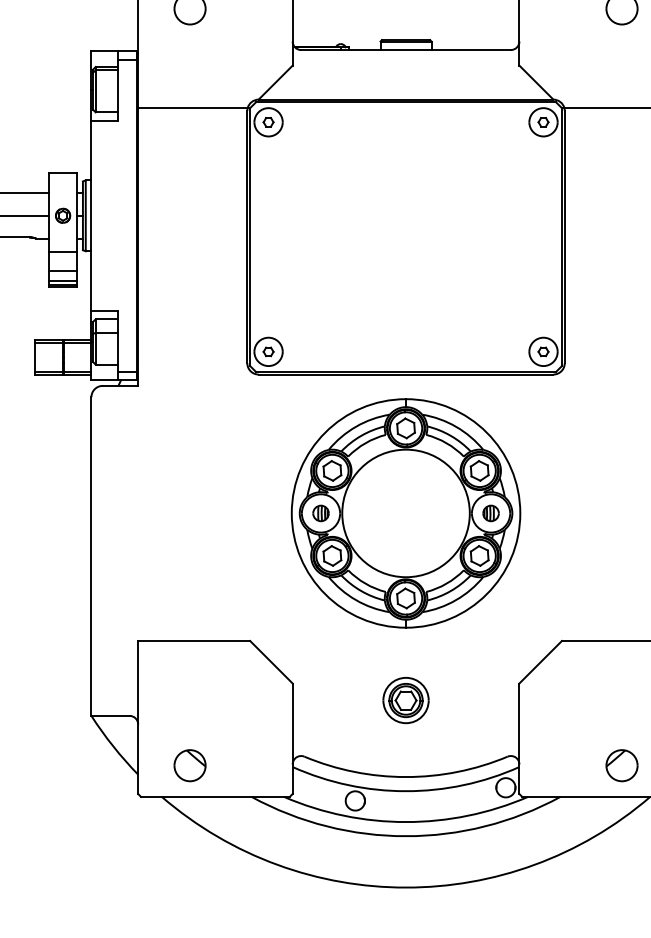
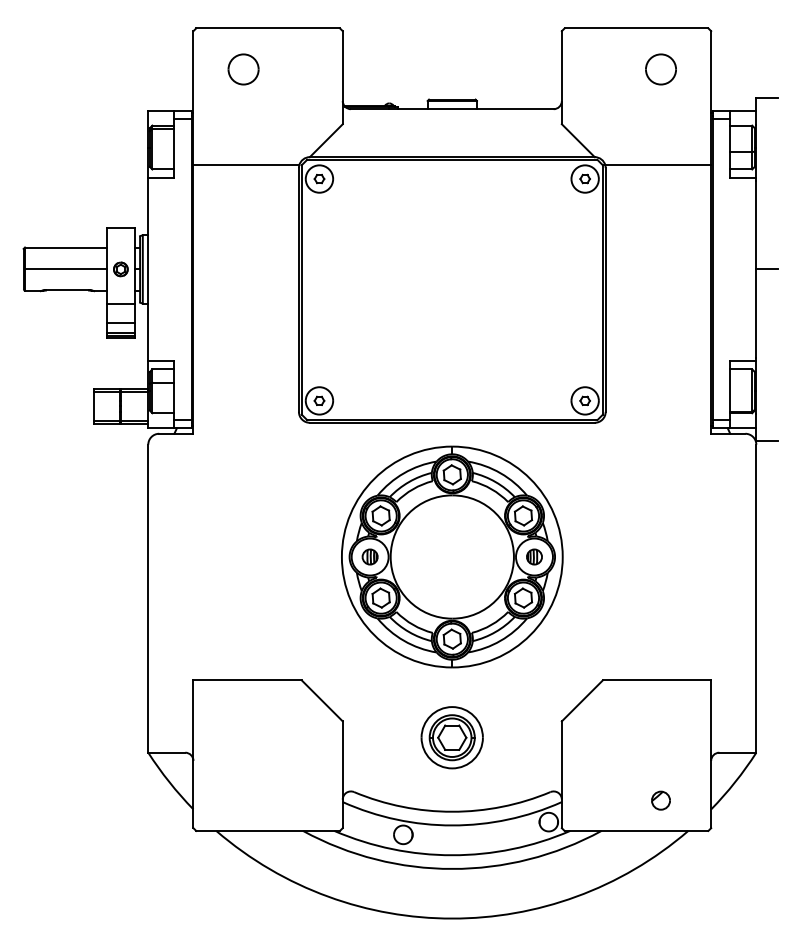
part: (406, 700) -> (452, 737), size x1.4
part: (189, 765) -> (243, 800), removed
part: (621, 765) -> (660, 800), size x0.6

